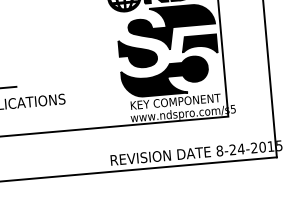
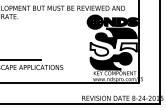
fill: (199, 44) -> (128, 47), removed
fill: (138, 52) -> (99, 48), removed

